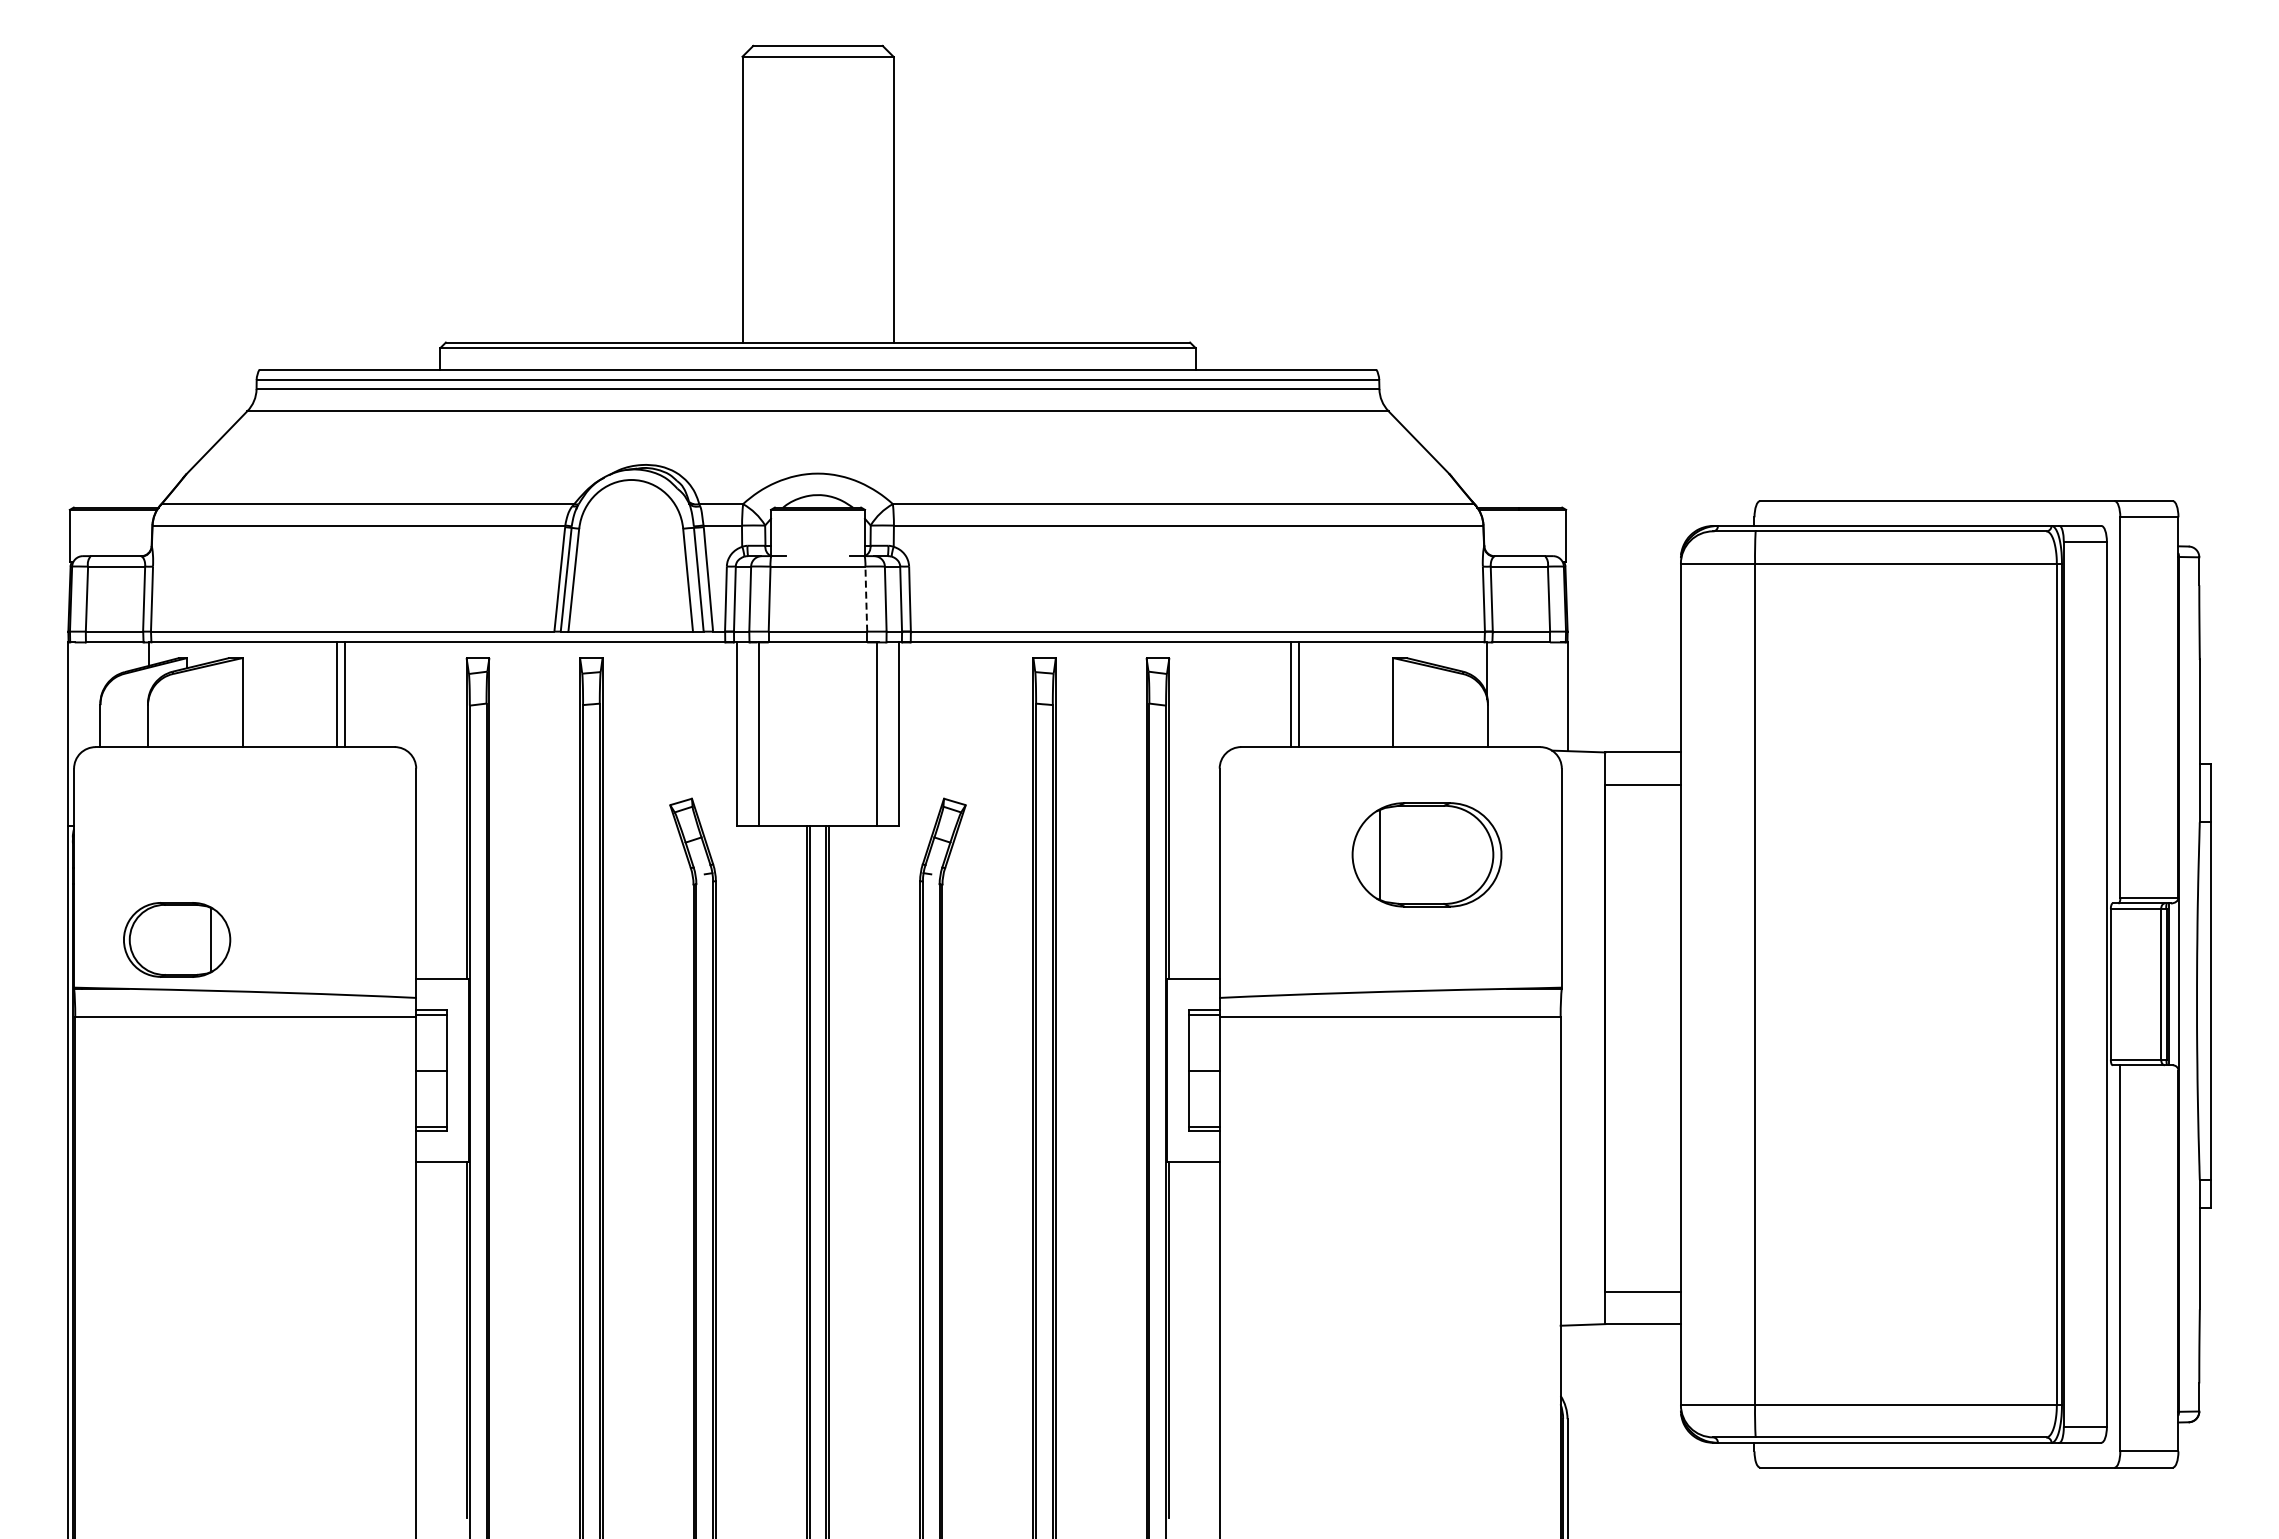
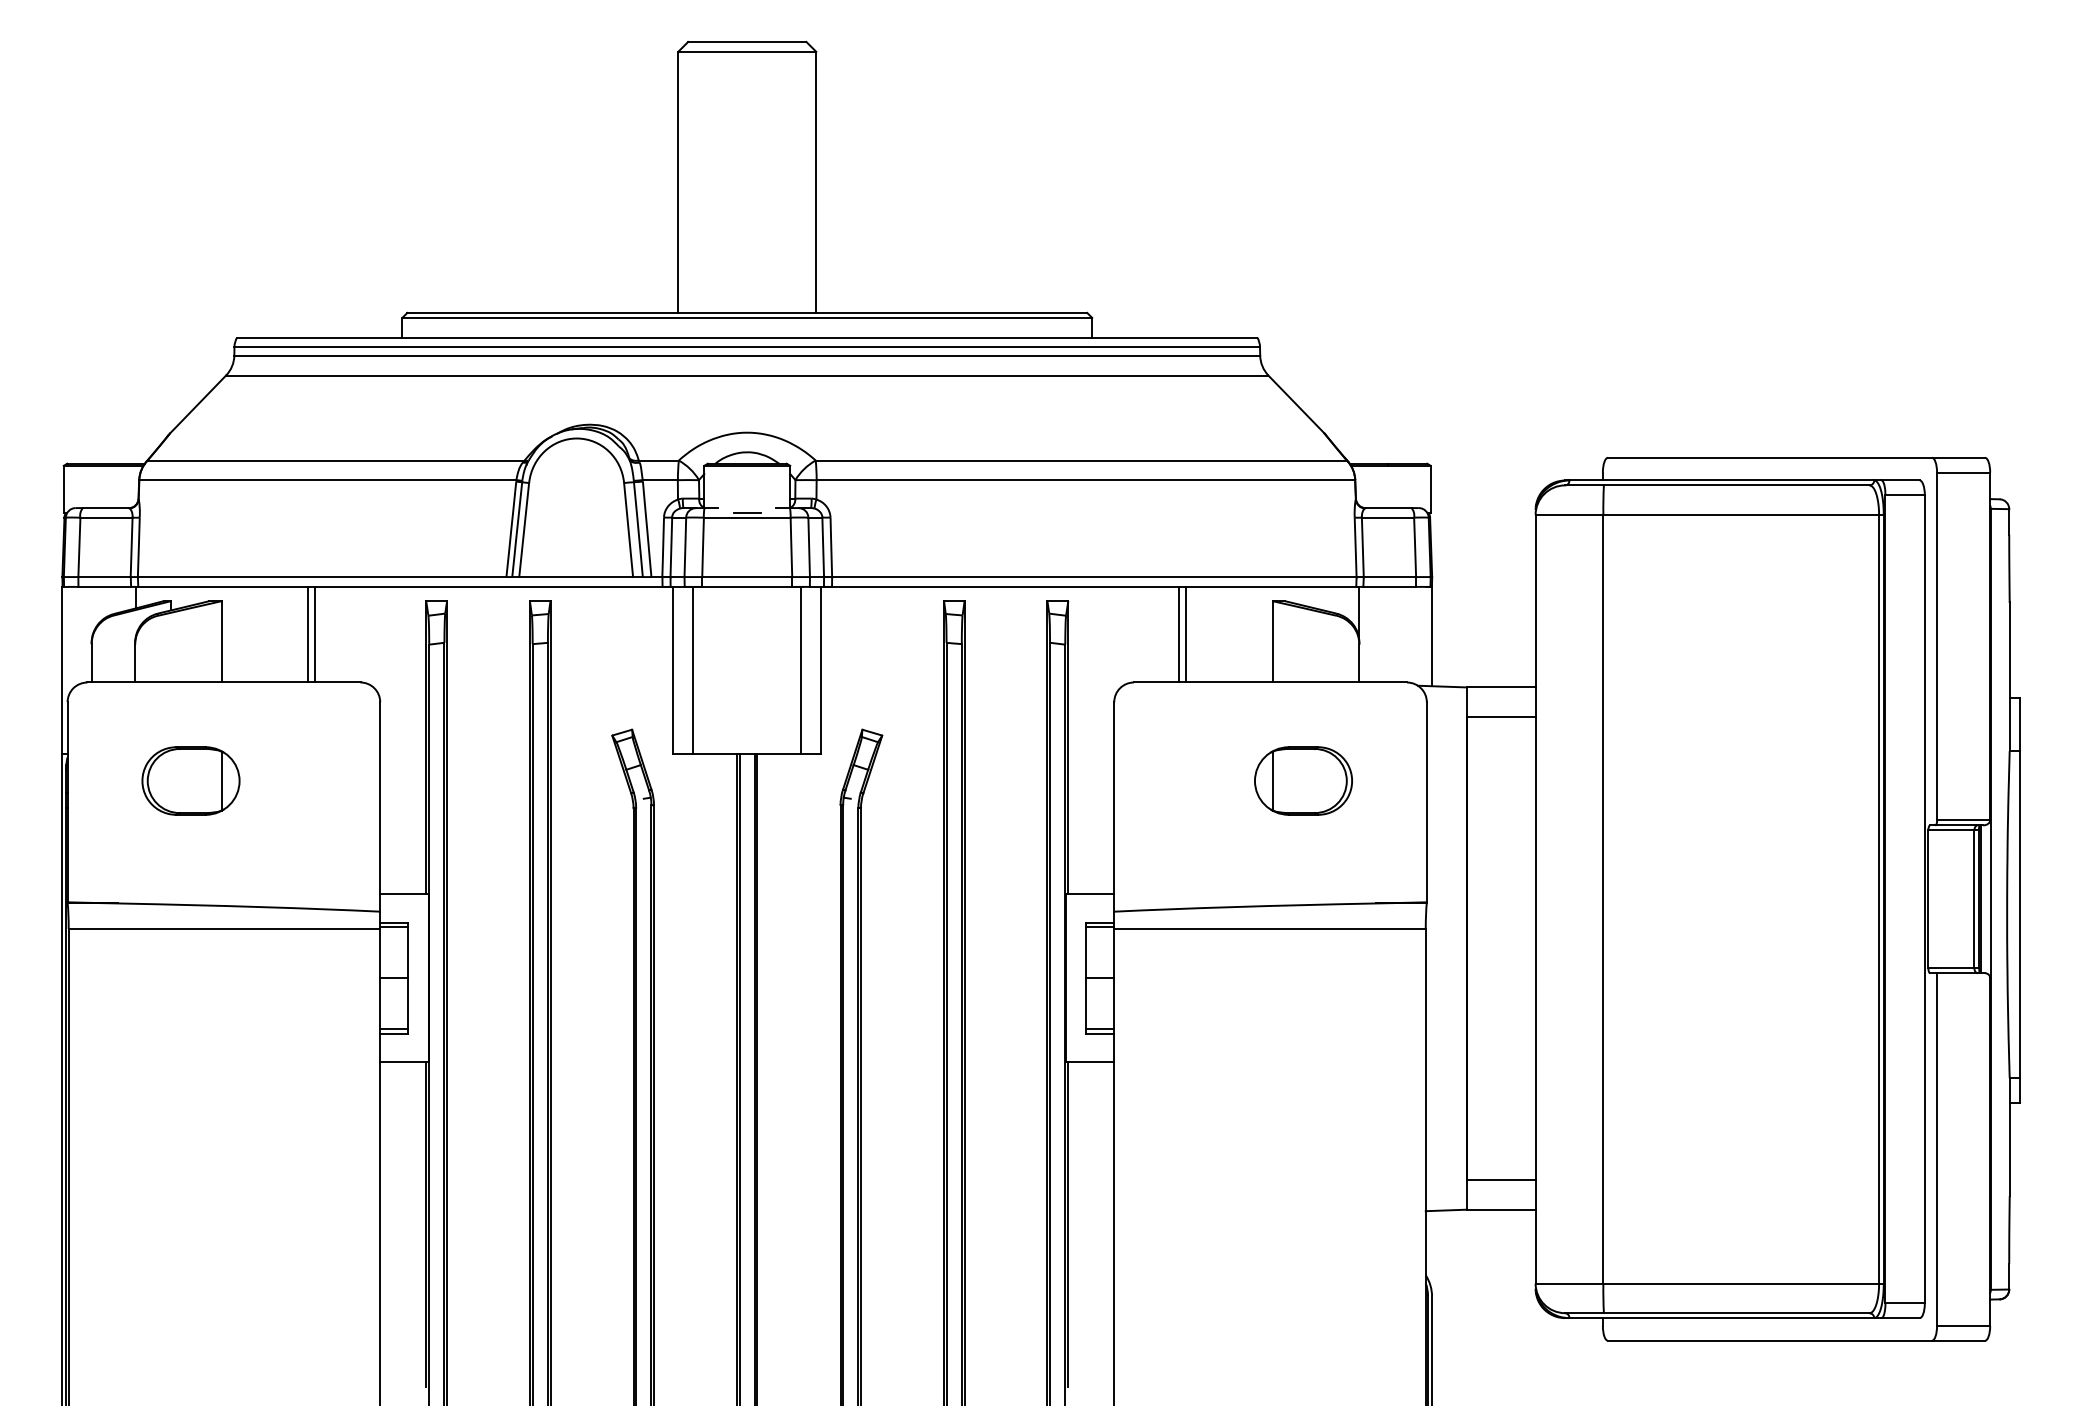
line: (817, 561) -> (746, 512), added
line: (866, 598) -> (791, 546), dashed -> solid
part: (1426, 854) -> (1303, 780), size x0.71
part: (177, 939) -> (191, 780), moved

